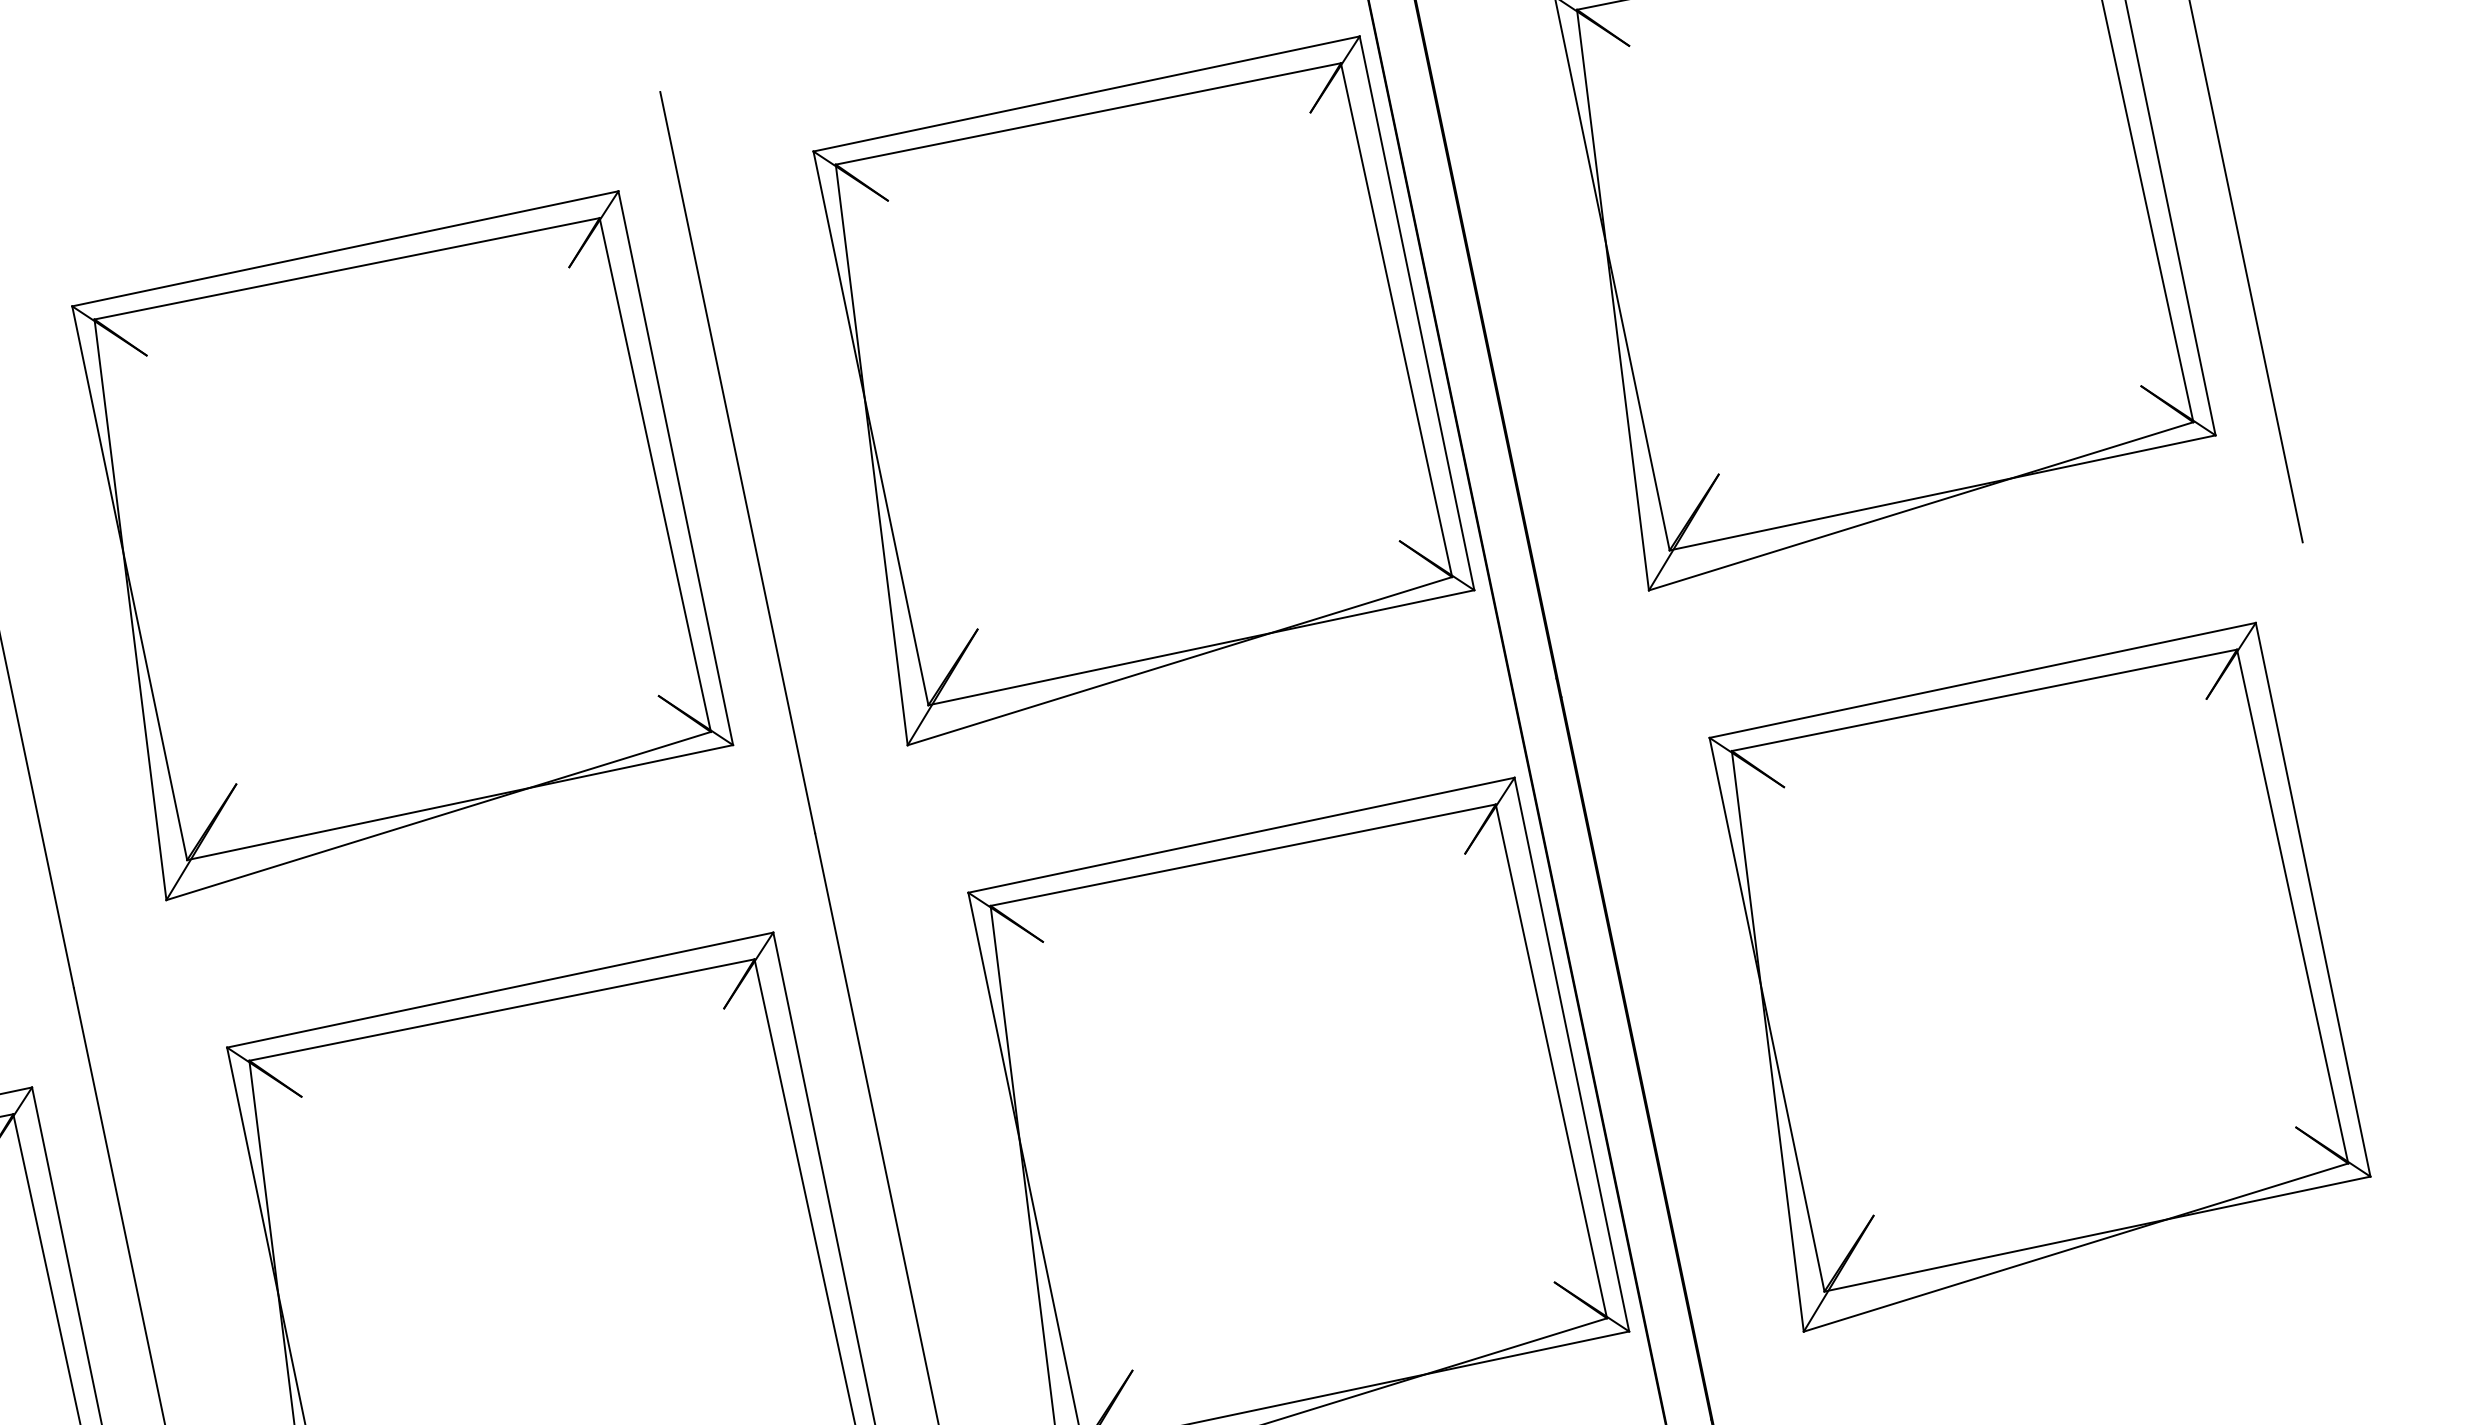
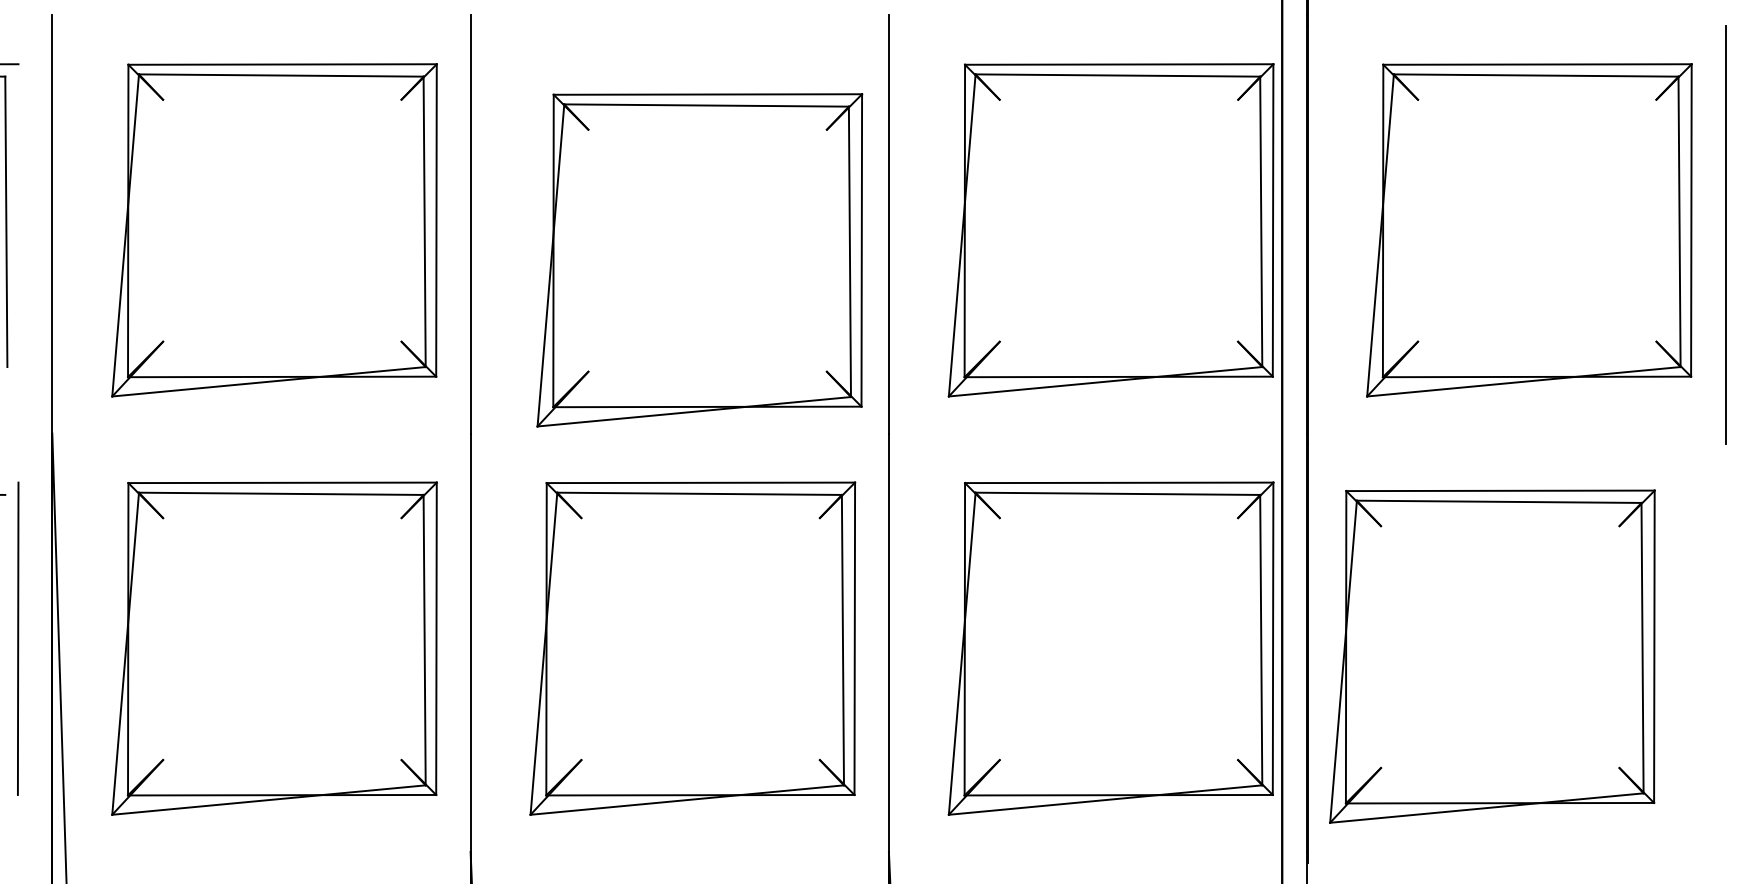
part: (391, 546) -> (699, 260), moved
part: (2029, 976) -> (1492, 656), moved

